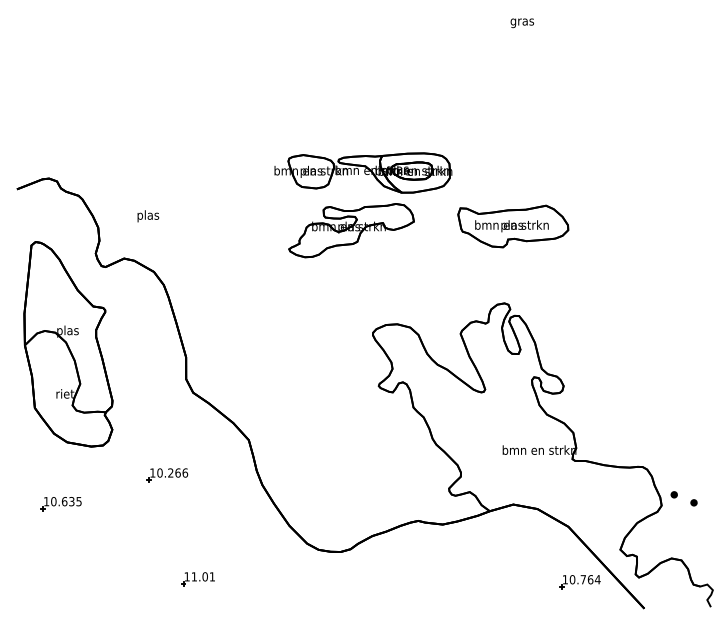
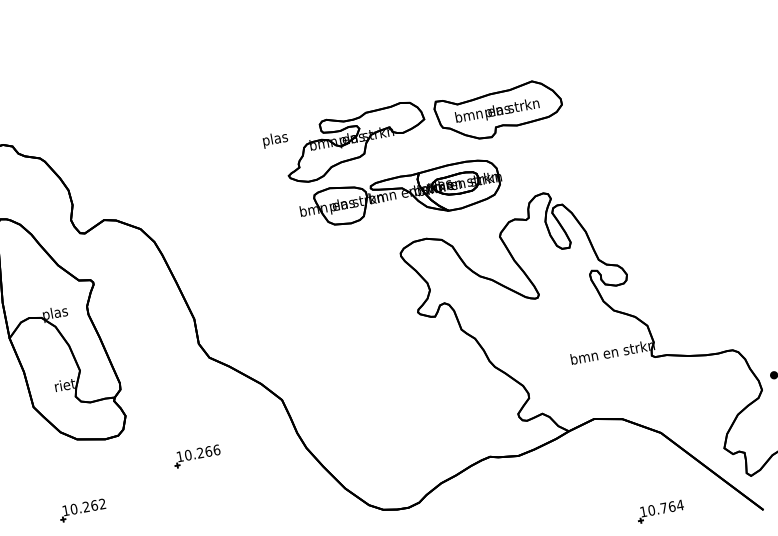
part: (363, 172) -> (401, 195), moved
text: (148, 216) -> (275, 140), moved
part: (513, 226) -> (499, 111), moved
text: (71, 501) -> (94, 505), 10.635 -> 10.262
part: (579, 582) -> (660, 512), moved

